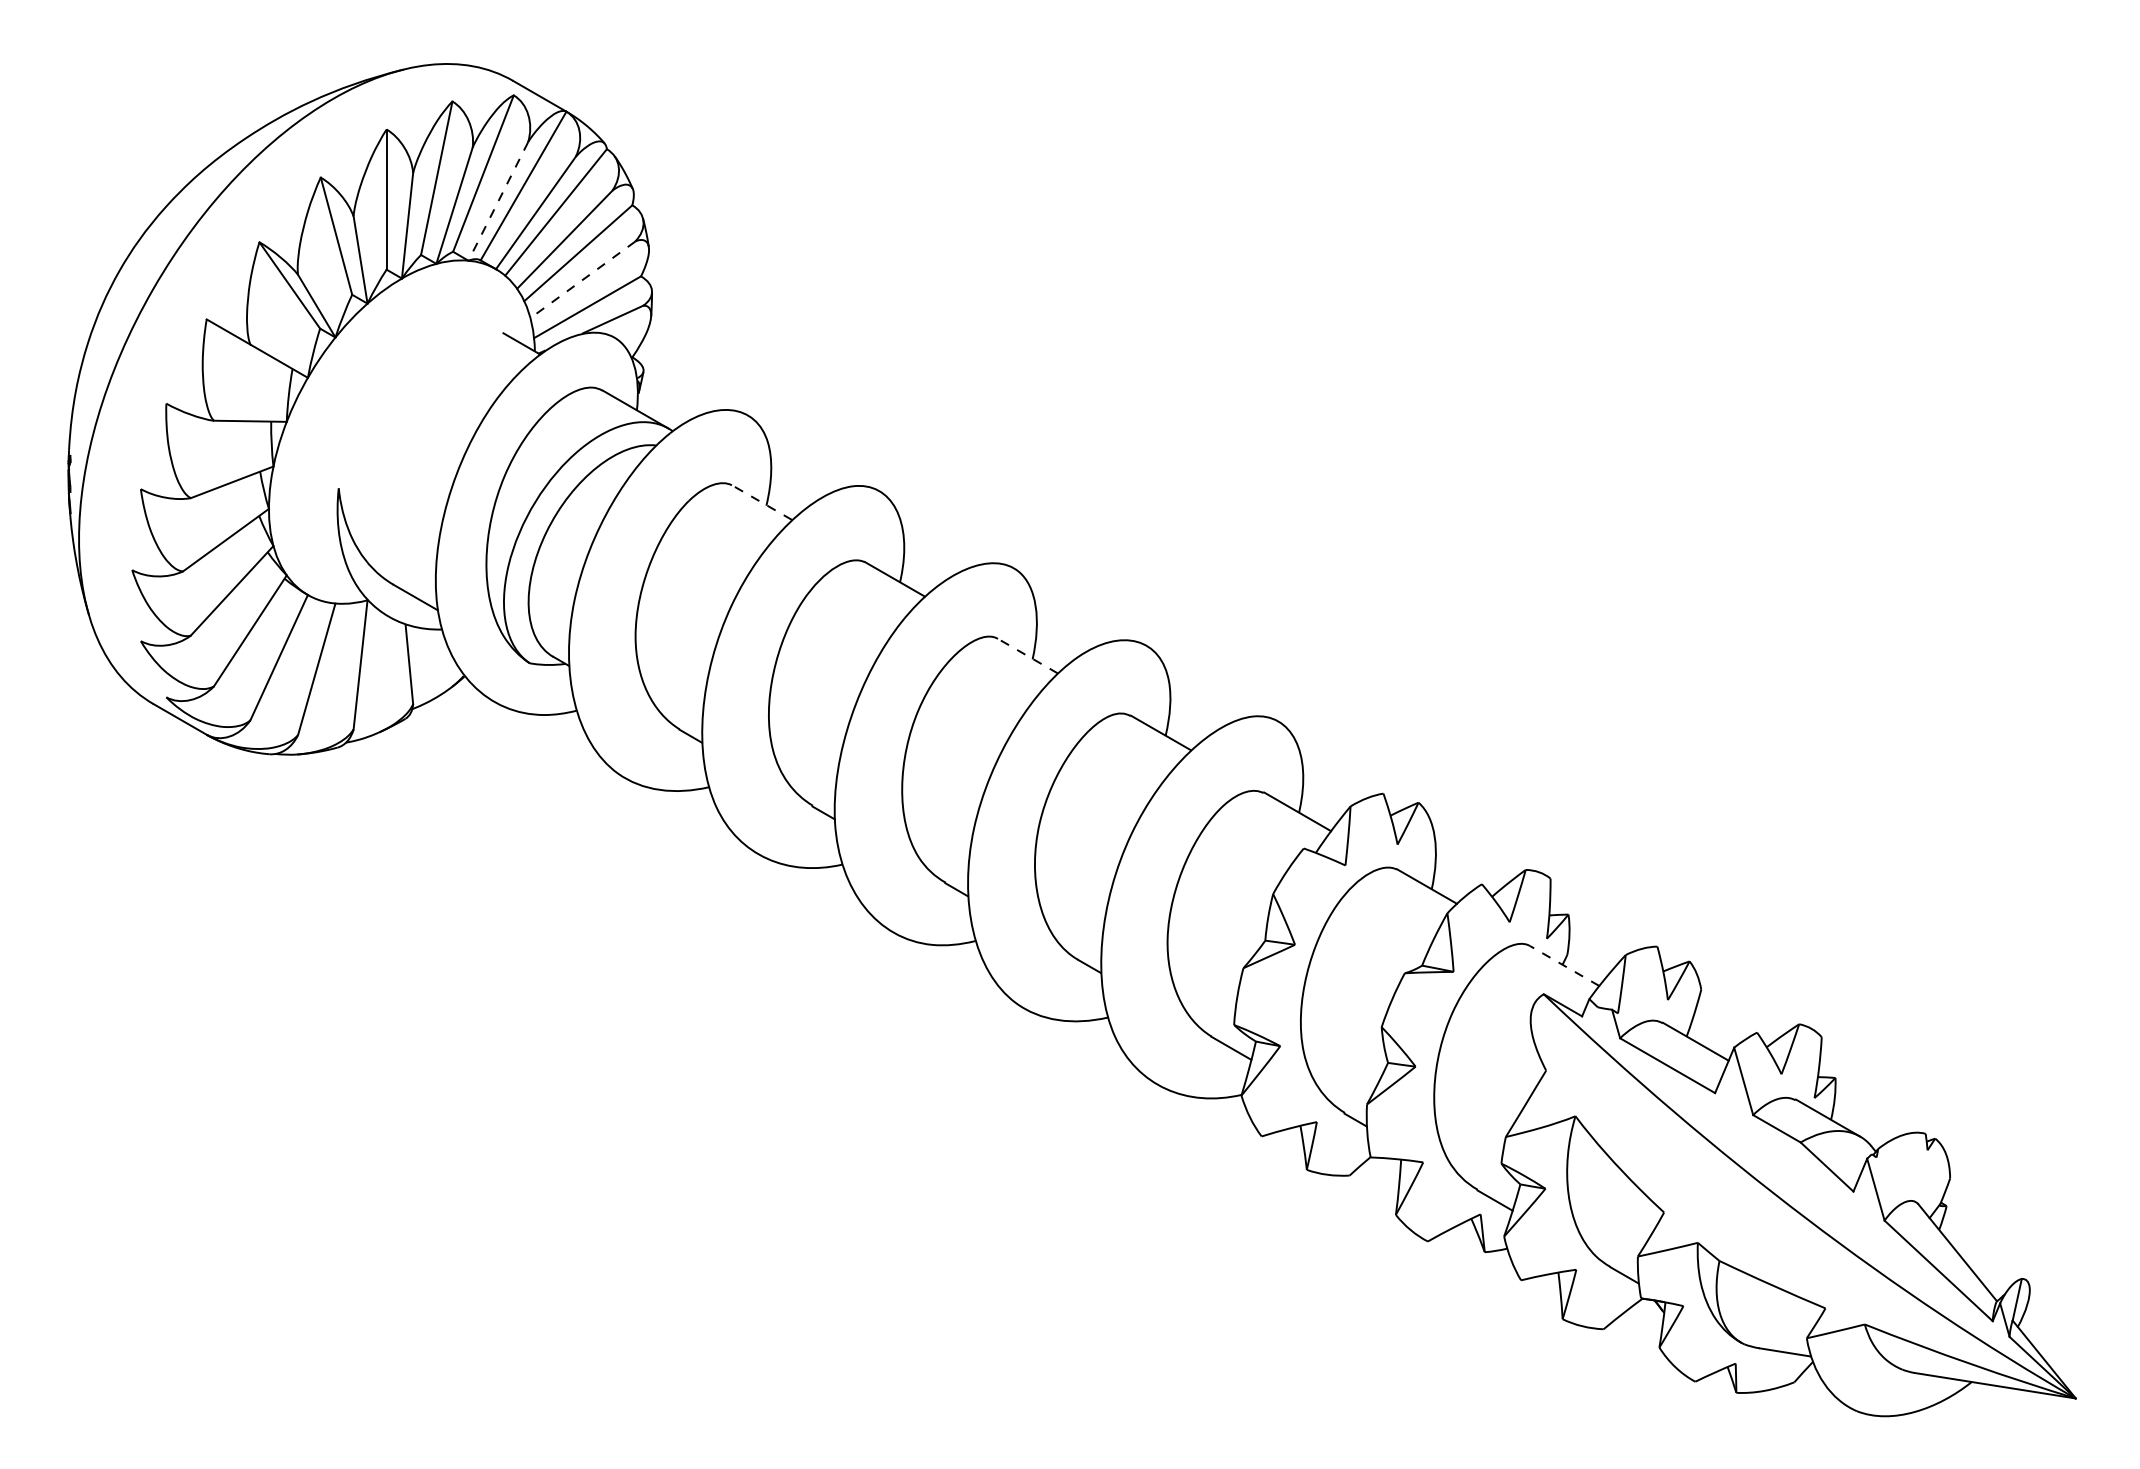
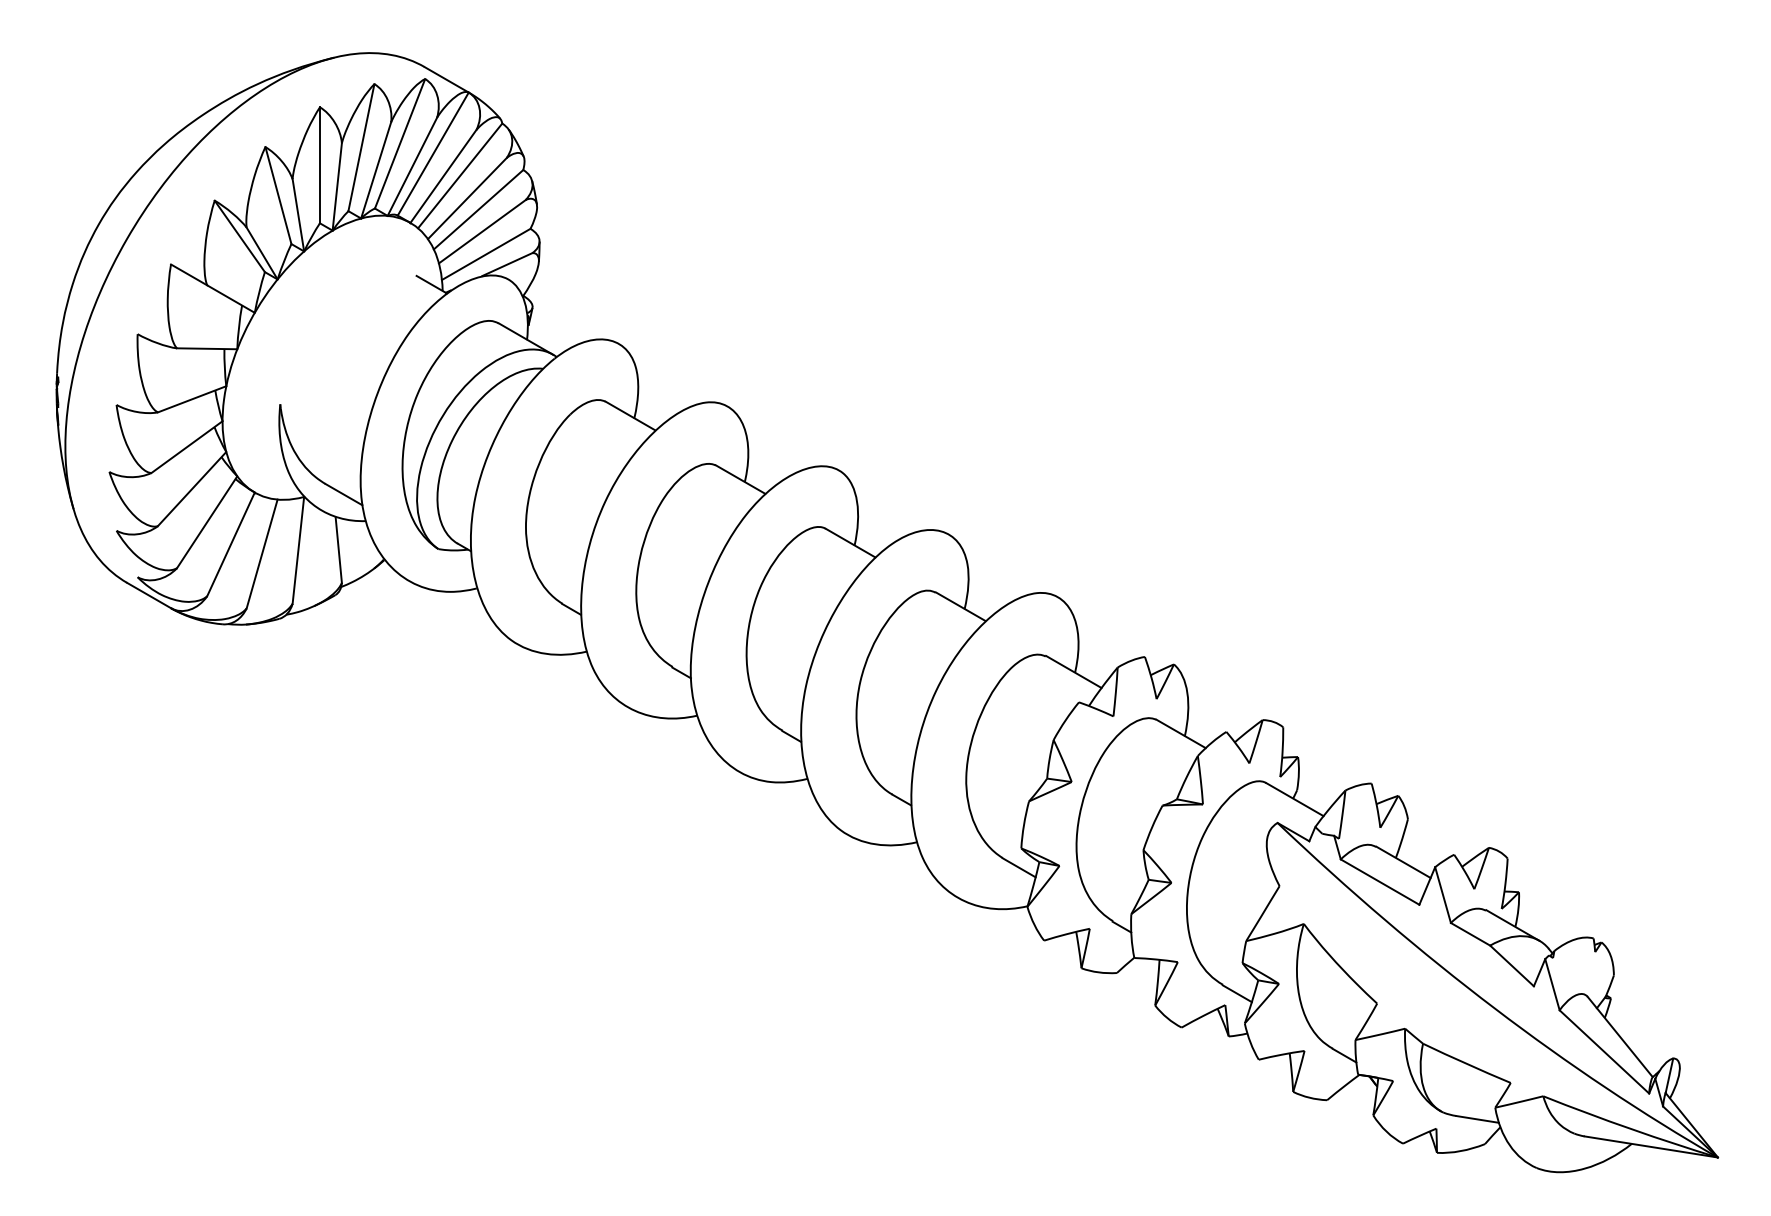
line: (498, 201) -> (412, 166), dashed -> solid
line: (582, 279) -> (482, 231), dashed -> solid
line: (761, 502) -> (630, 415), dashed -> solid
line: (1027, 656) -> (850, 543), dashed -> solid
line: (1564, 965) -> (1294, 799), dashed -> solid

